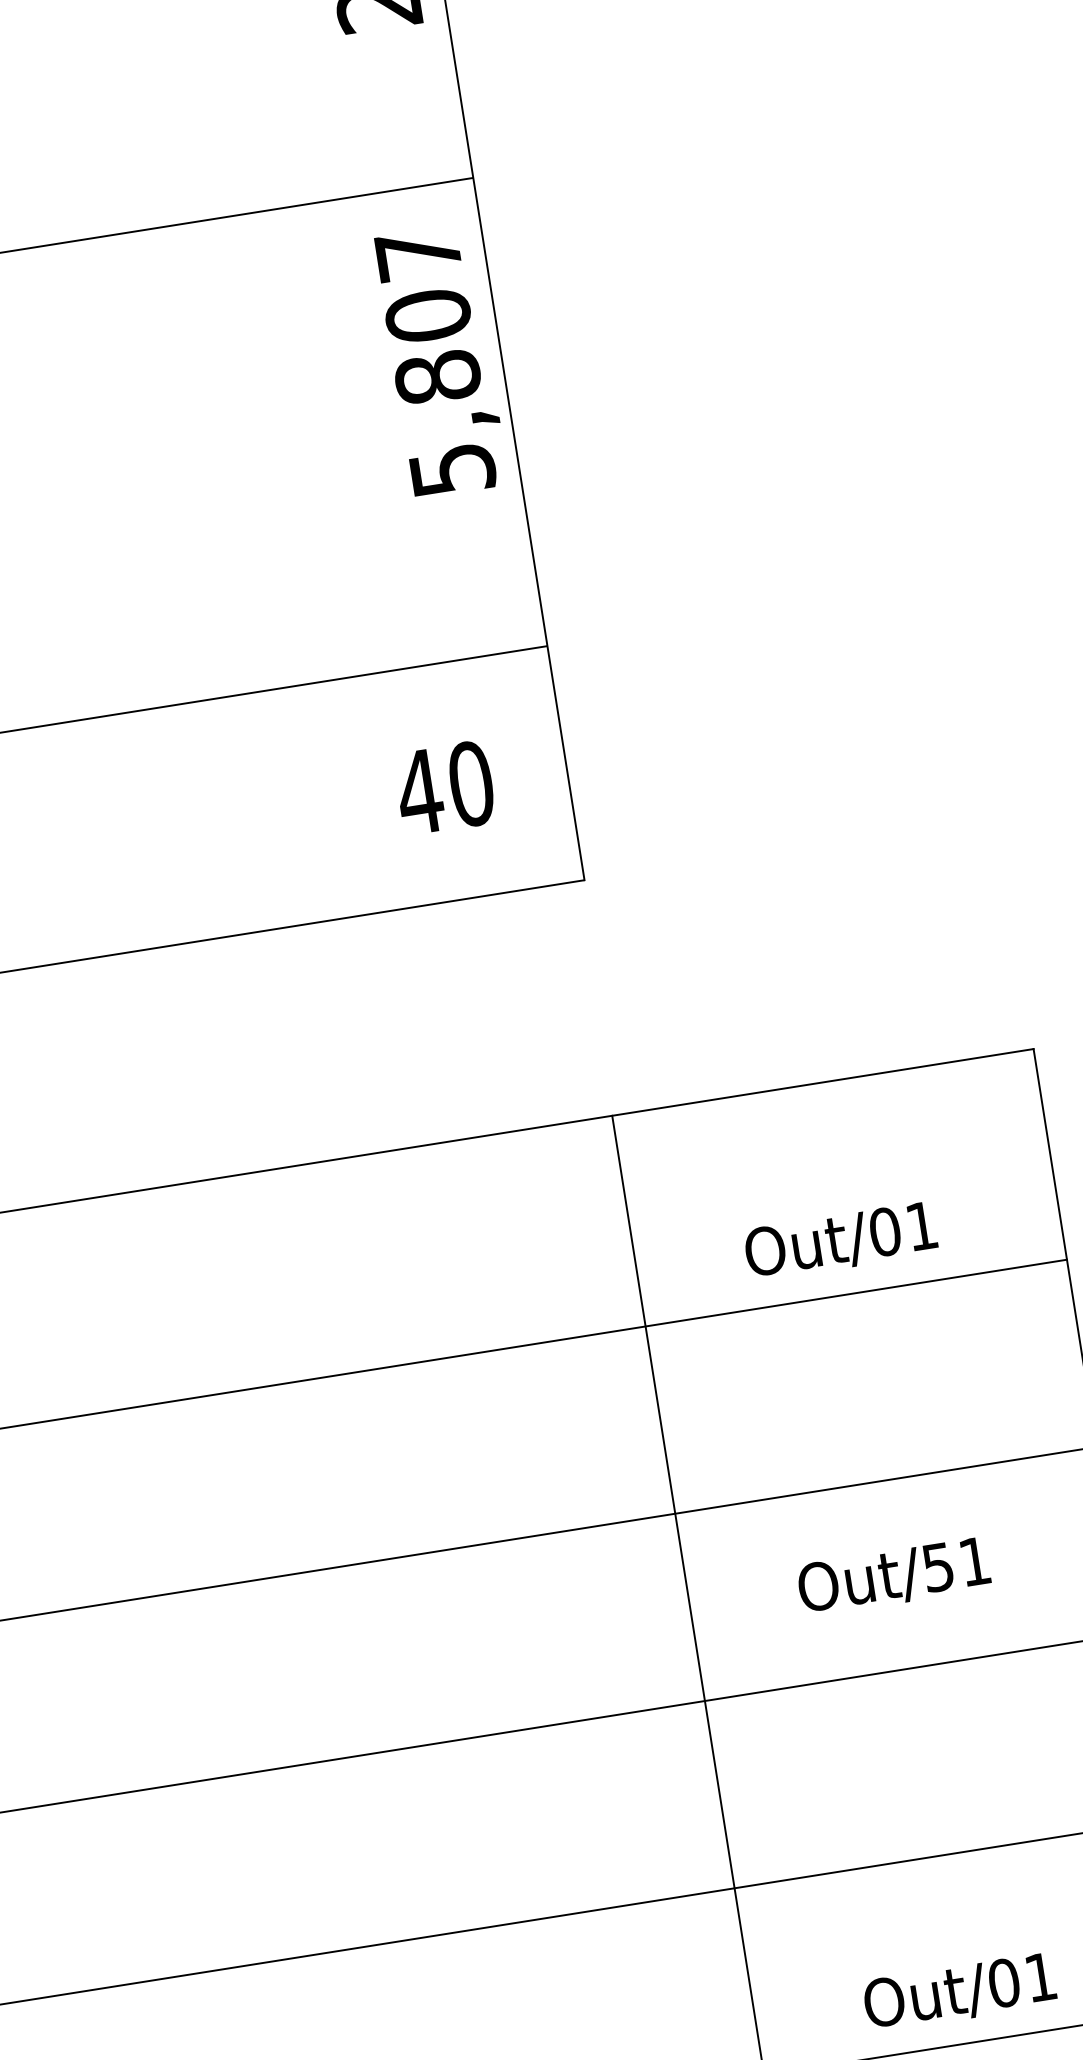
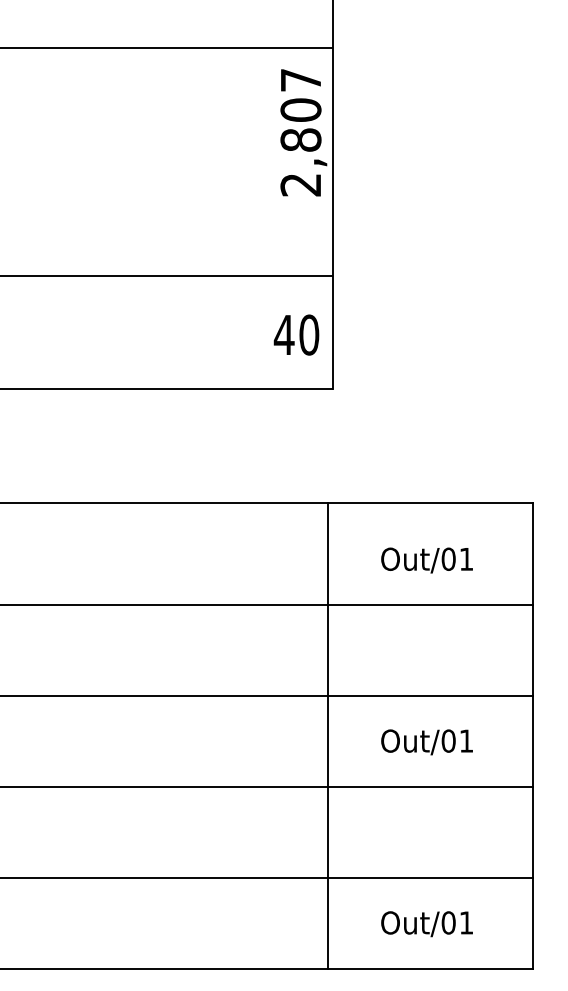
text: (451, 471) -> (300, 185), 5,807 -> 2,807
text: (444, 786) -> (296, 334), moved
text: (839, 1241) -> (426, 560), moved
text: (937, 1566) -> (448, 740), Out/51 -> Out/01
text: (958, 1993) -> (426, 924), moved

